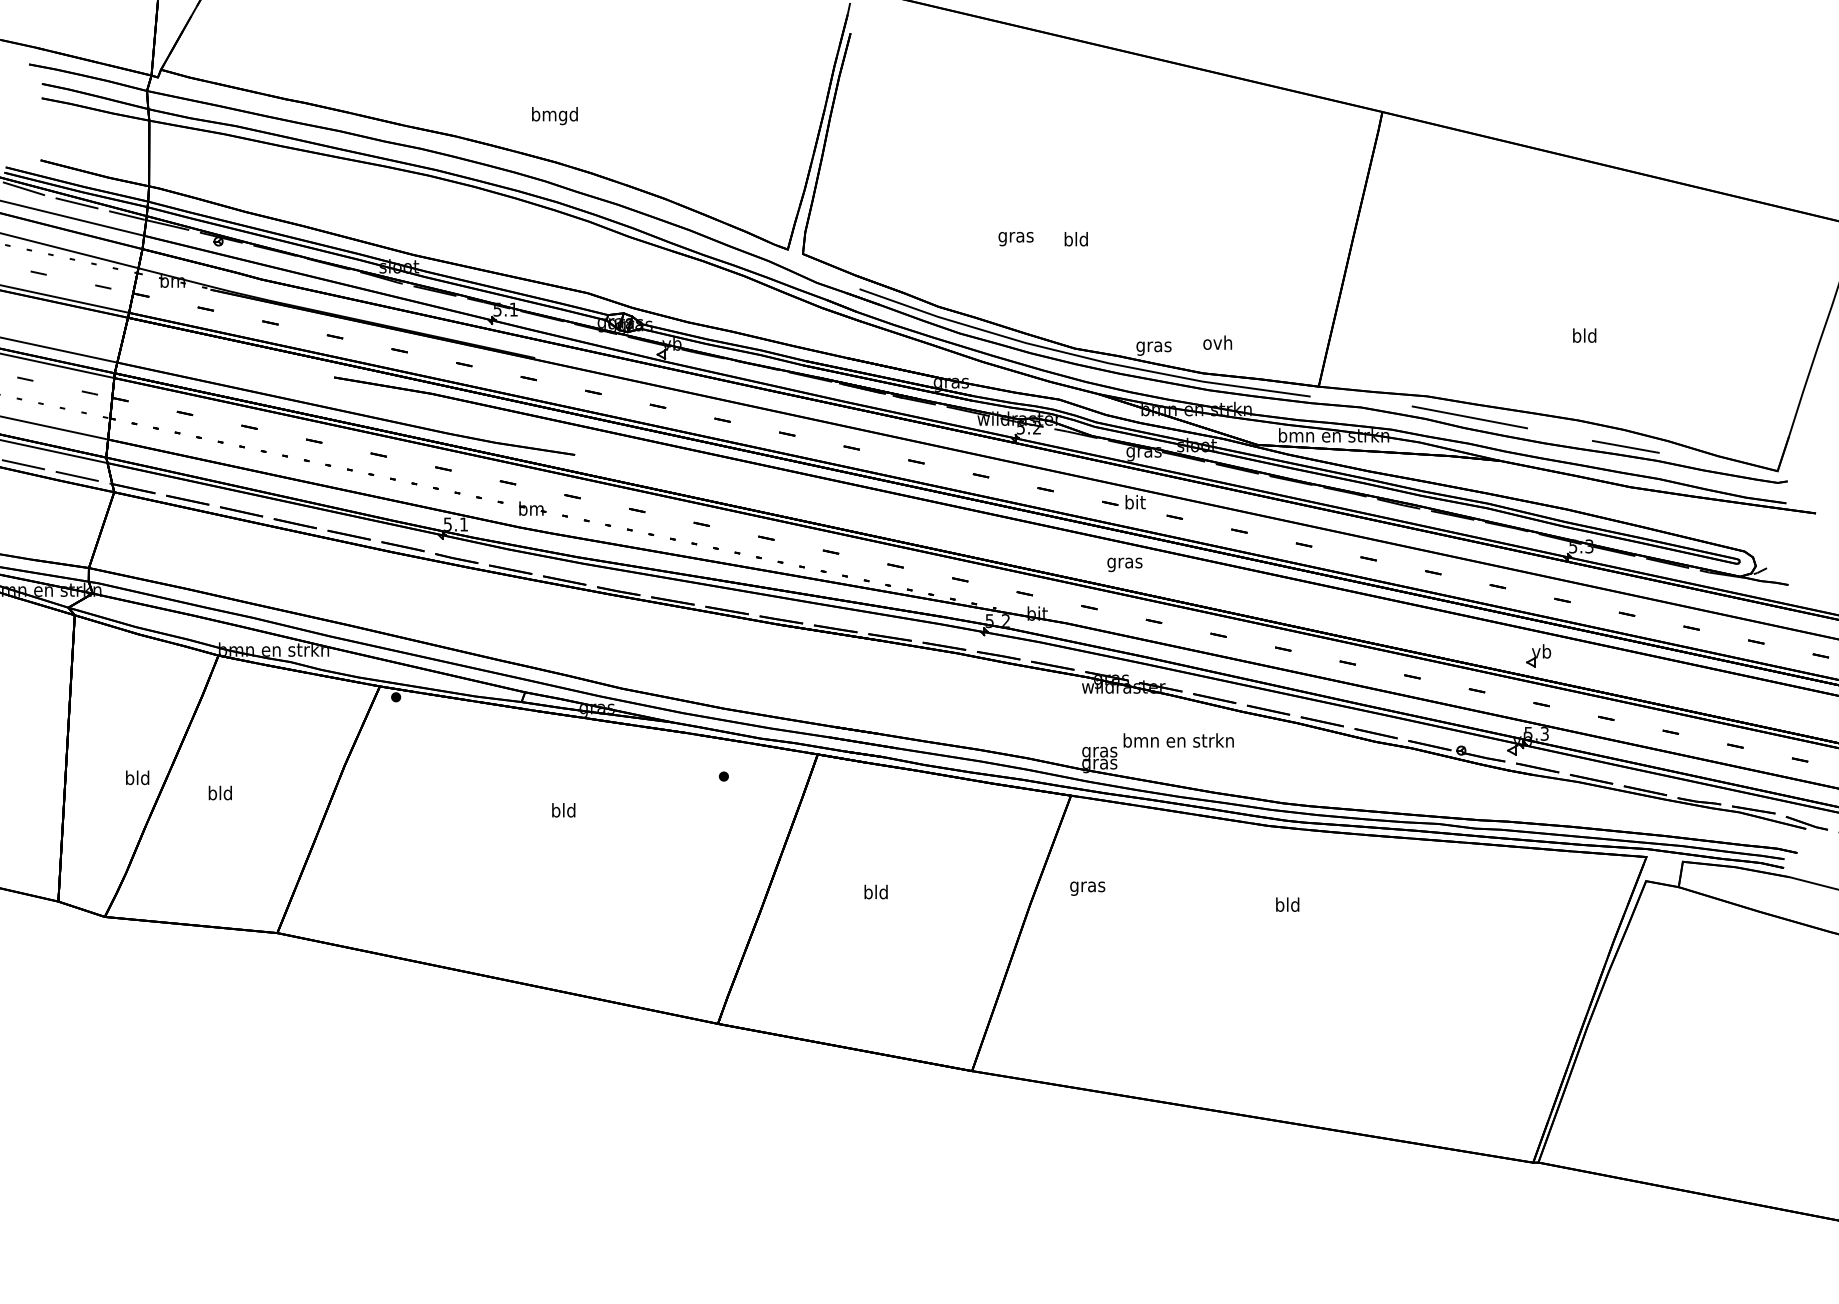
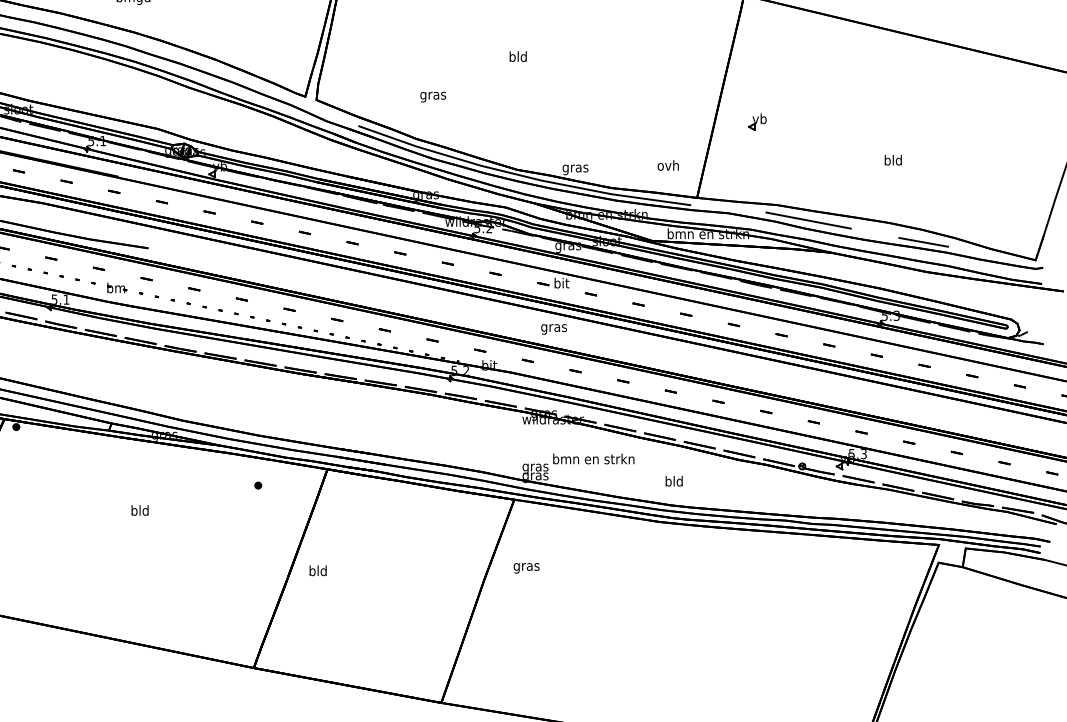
text: (1015, 239) -> (432, 97), moved
text: (1075, 239) -> (517, 56), moved
text: (1217, 342) -> (668, 165), moved
part: (1538, 655) -> (757, 121), moved
text: (875, 891) -> (317, 570), moved
text: (1287, 904) -> (674, 481), moved

